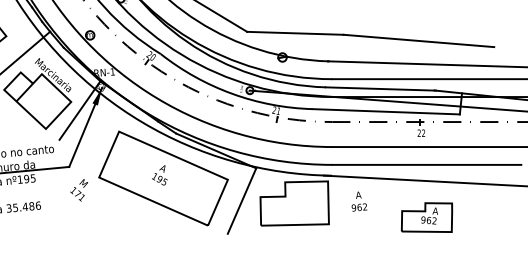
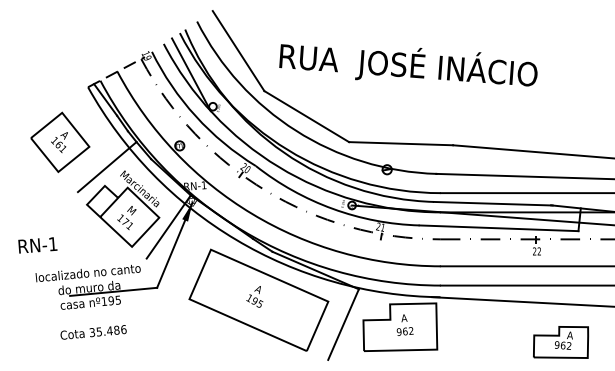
text: (78, 190) -> (126, 218), moved
text: (358, 200) -> (404, 324), moved
part: (427, 217) -> (561, 342), moved

